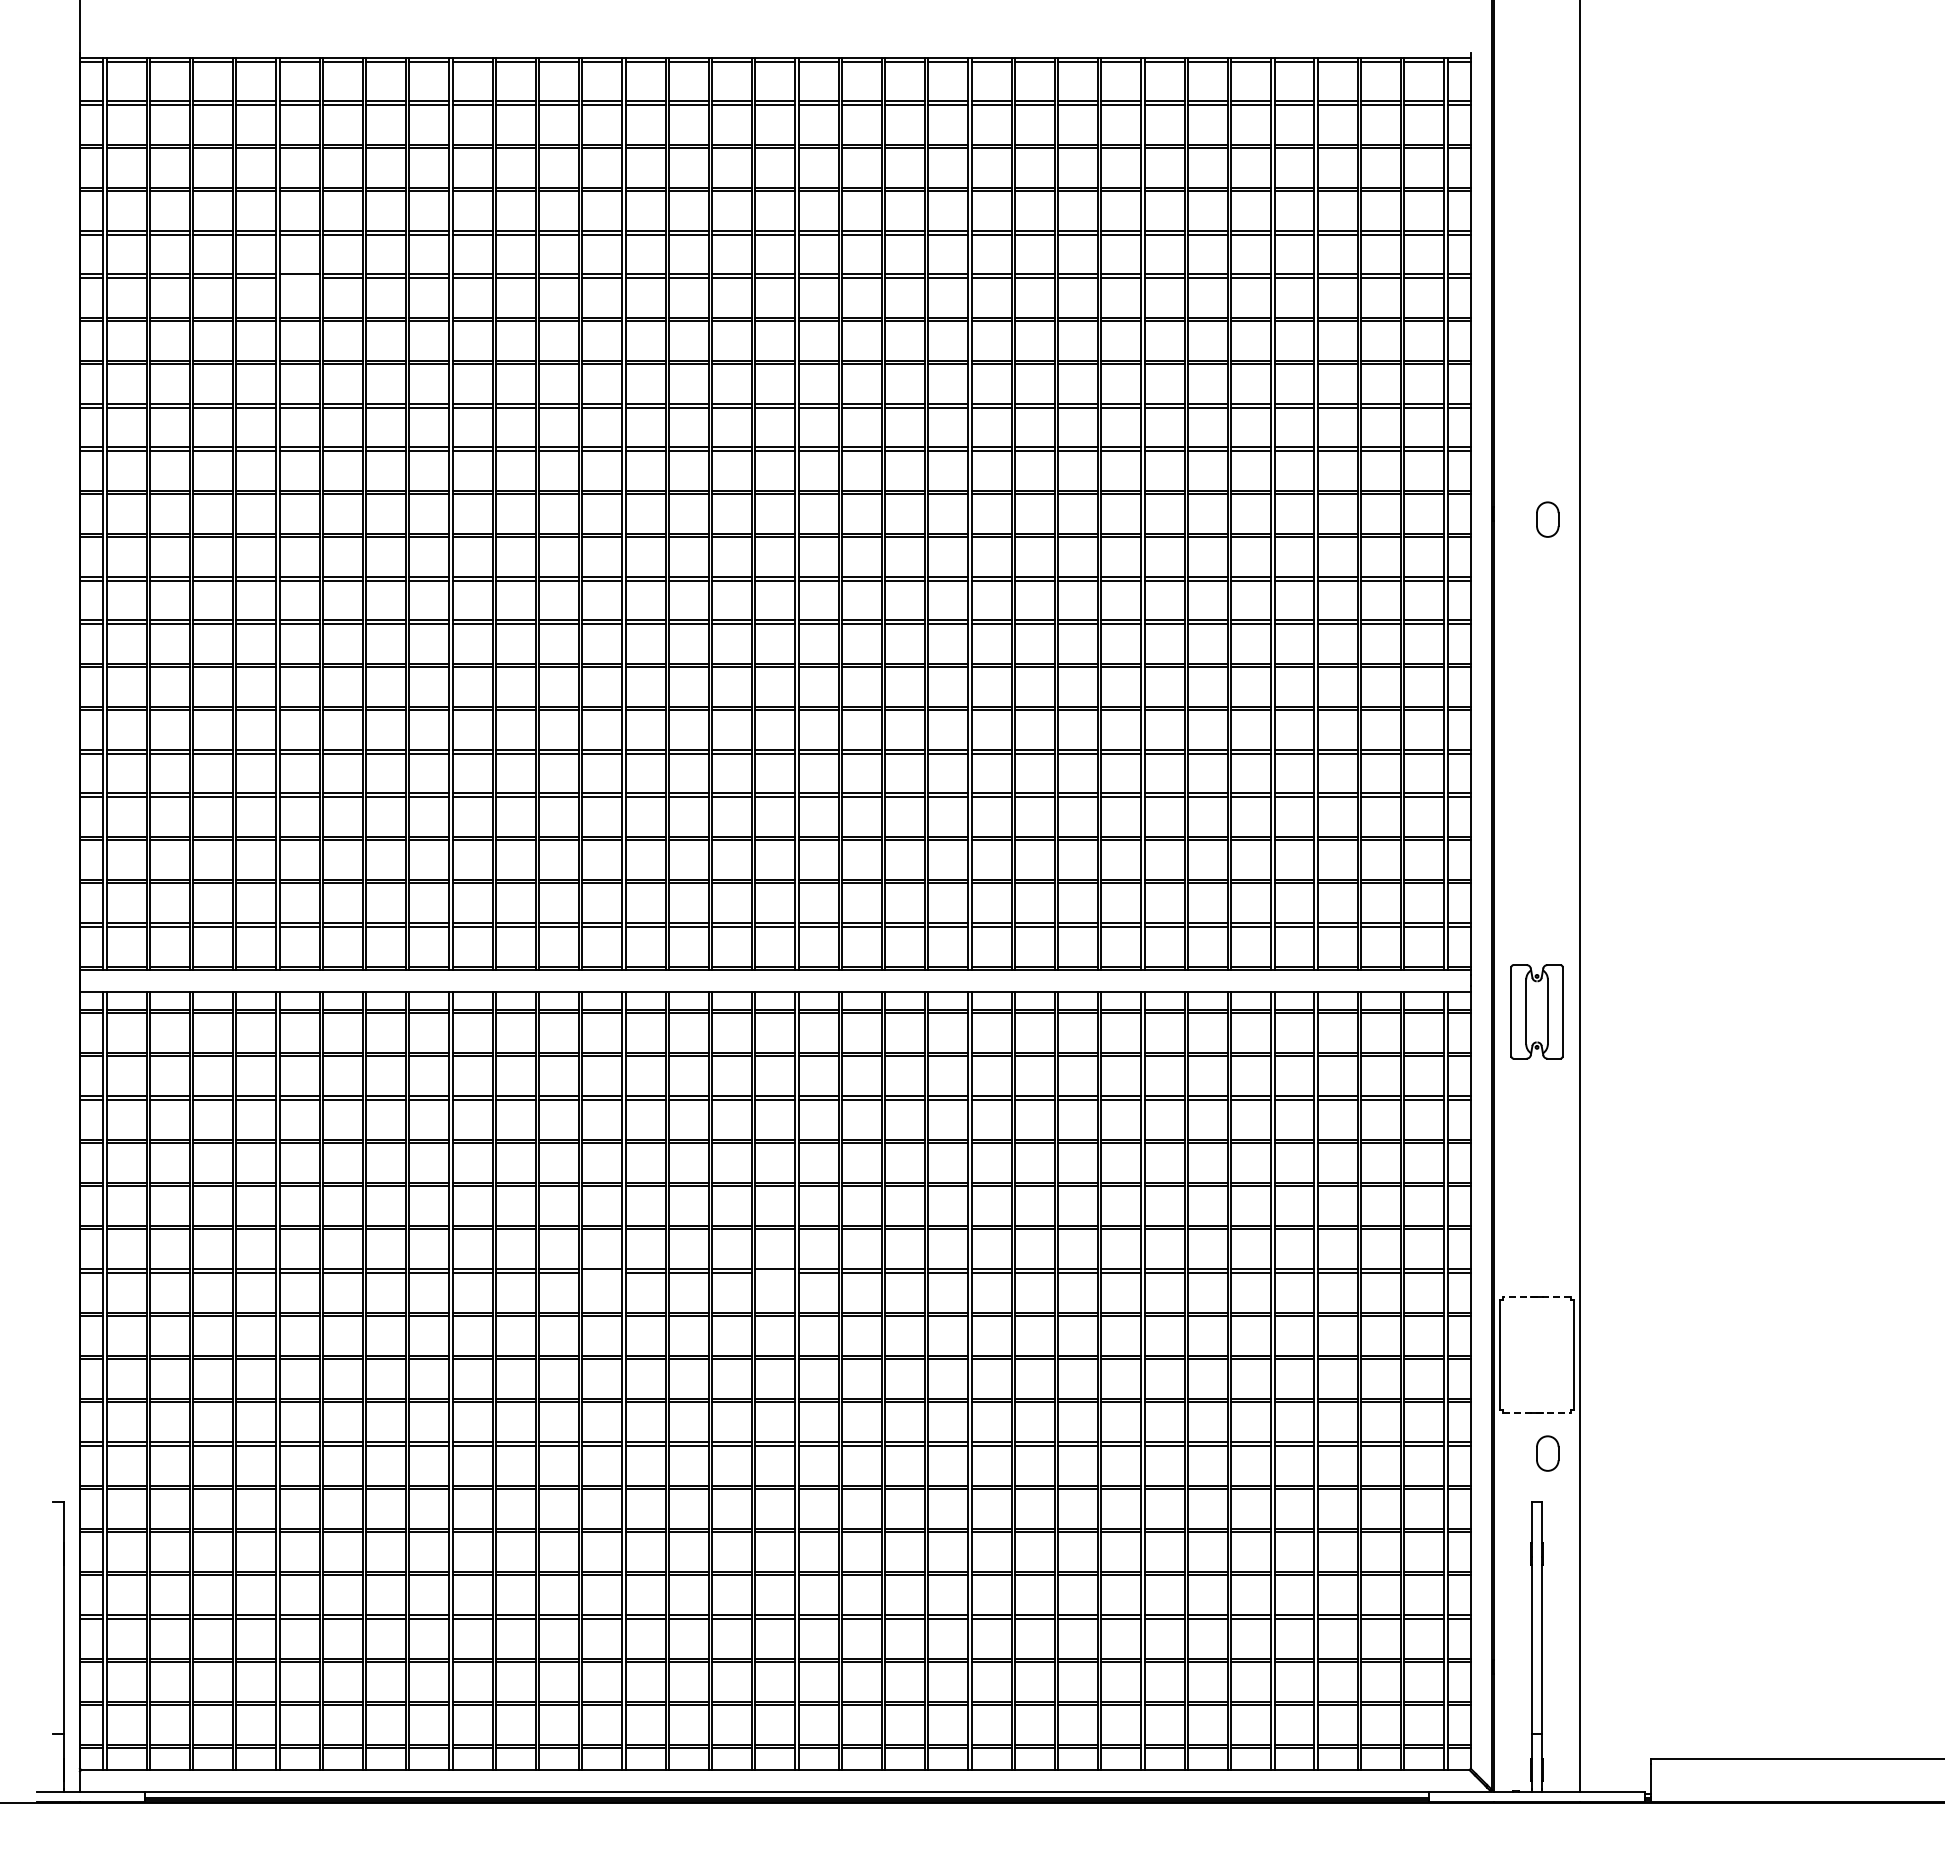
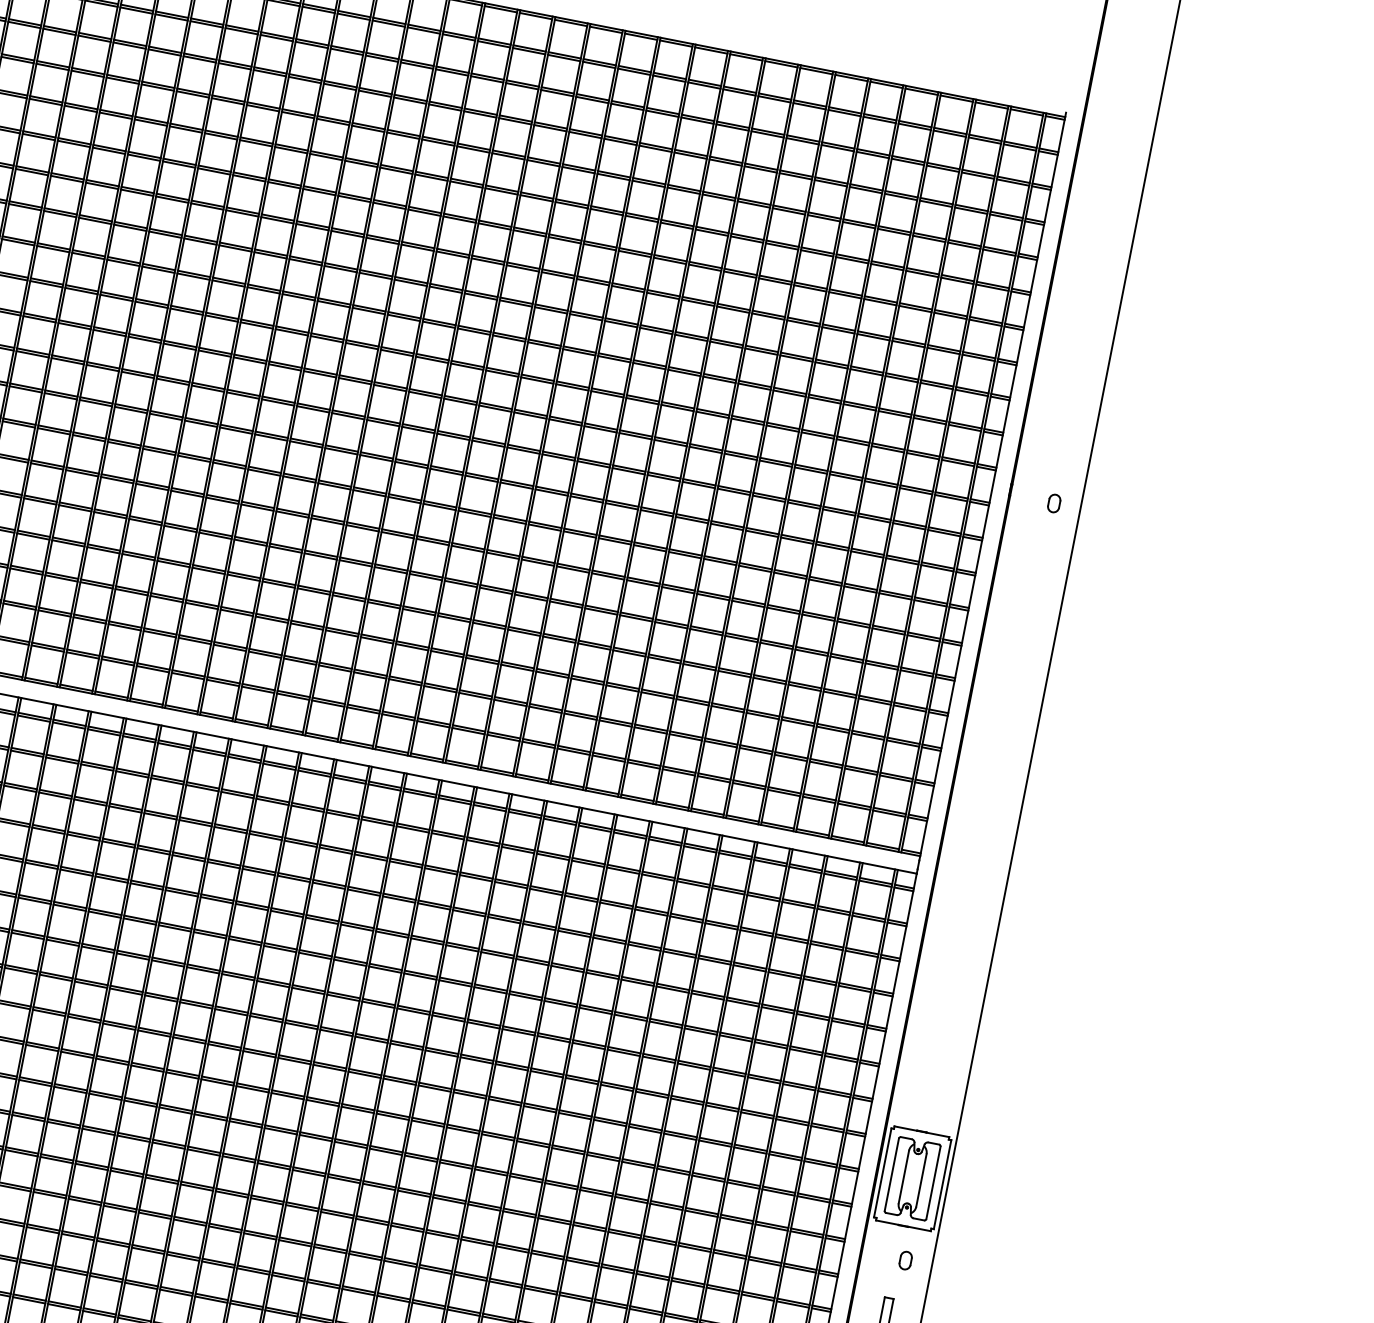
line: (299, 277) -> (80, 108), added
part: (1547, 519) -> (1053, 503), size x0.62
part: (1536, 1011) -> (912, 1178), moved
line: (602, 1272) -> (168, 963), added
line: (775, 1272) -> (308, 990), added
line: (1537, 1296) -> (922, 1131), dashed -> solid
line: (1537, 1412) -> (903, 1225), dashed -> solid
part: (1547, 1453) -> (905, 1260), size x0.62

